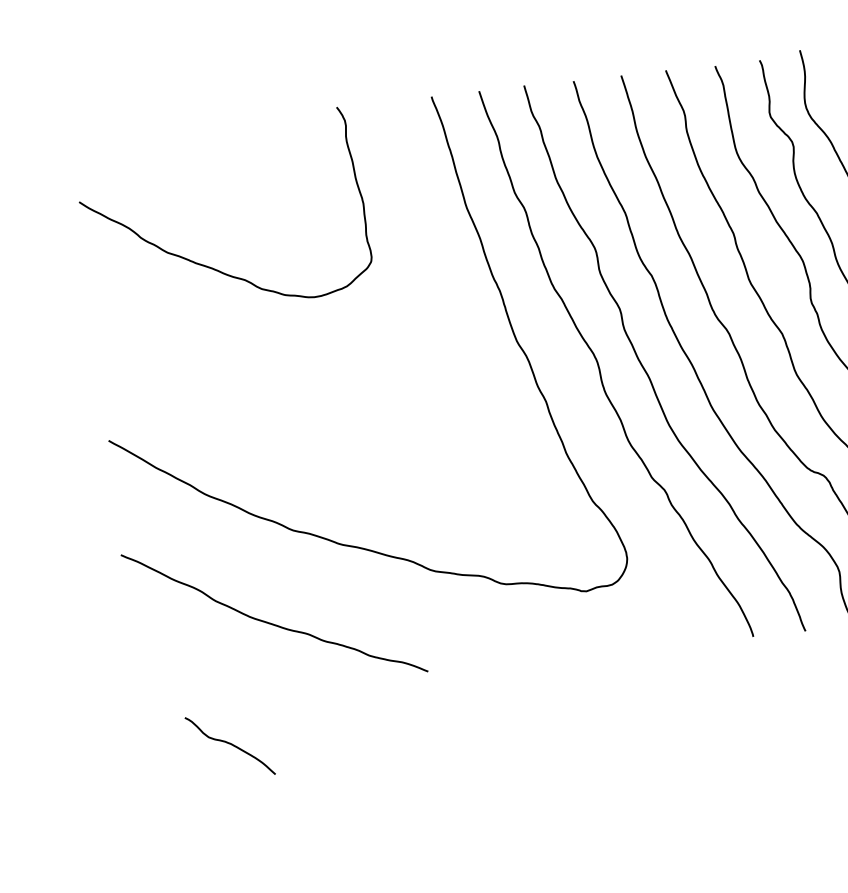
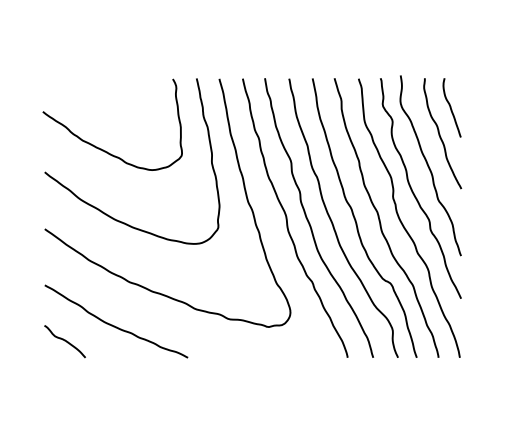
curve: (217, 388) -> (100, 209), added
curve: (229, 745) -> (64, 341), moved

